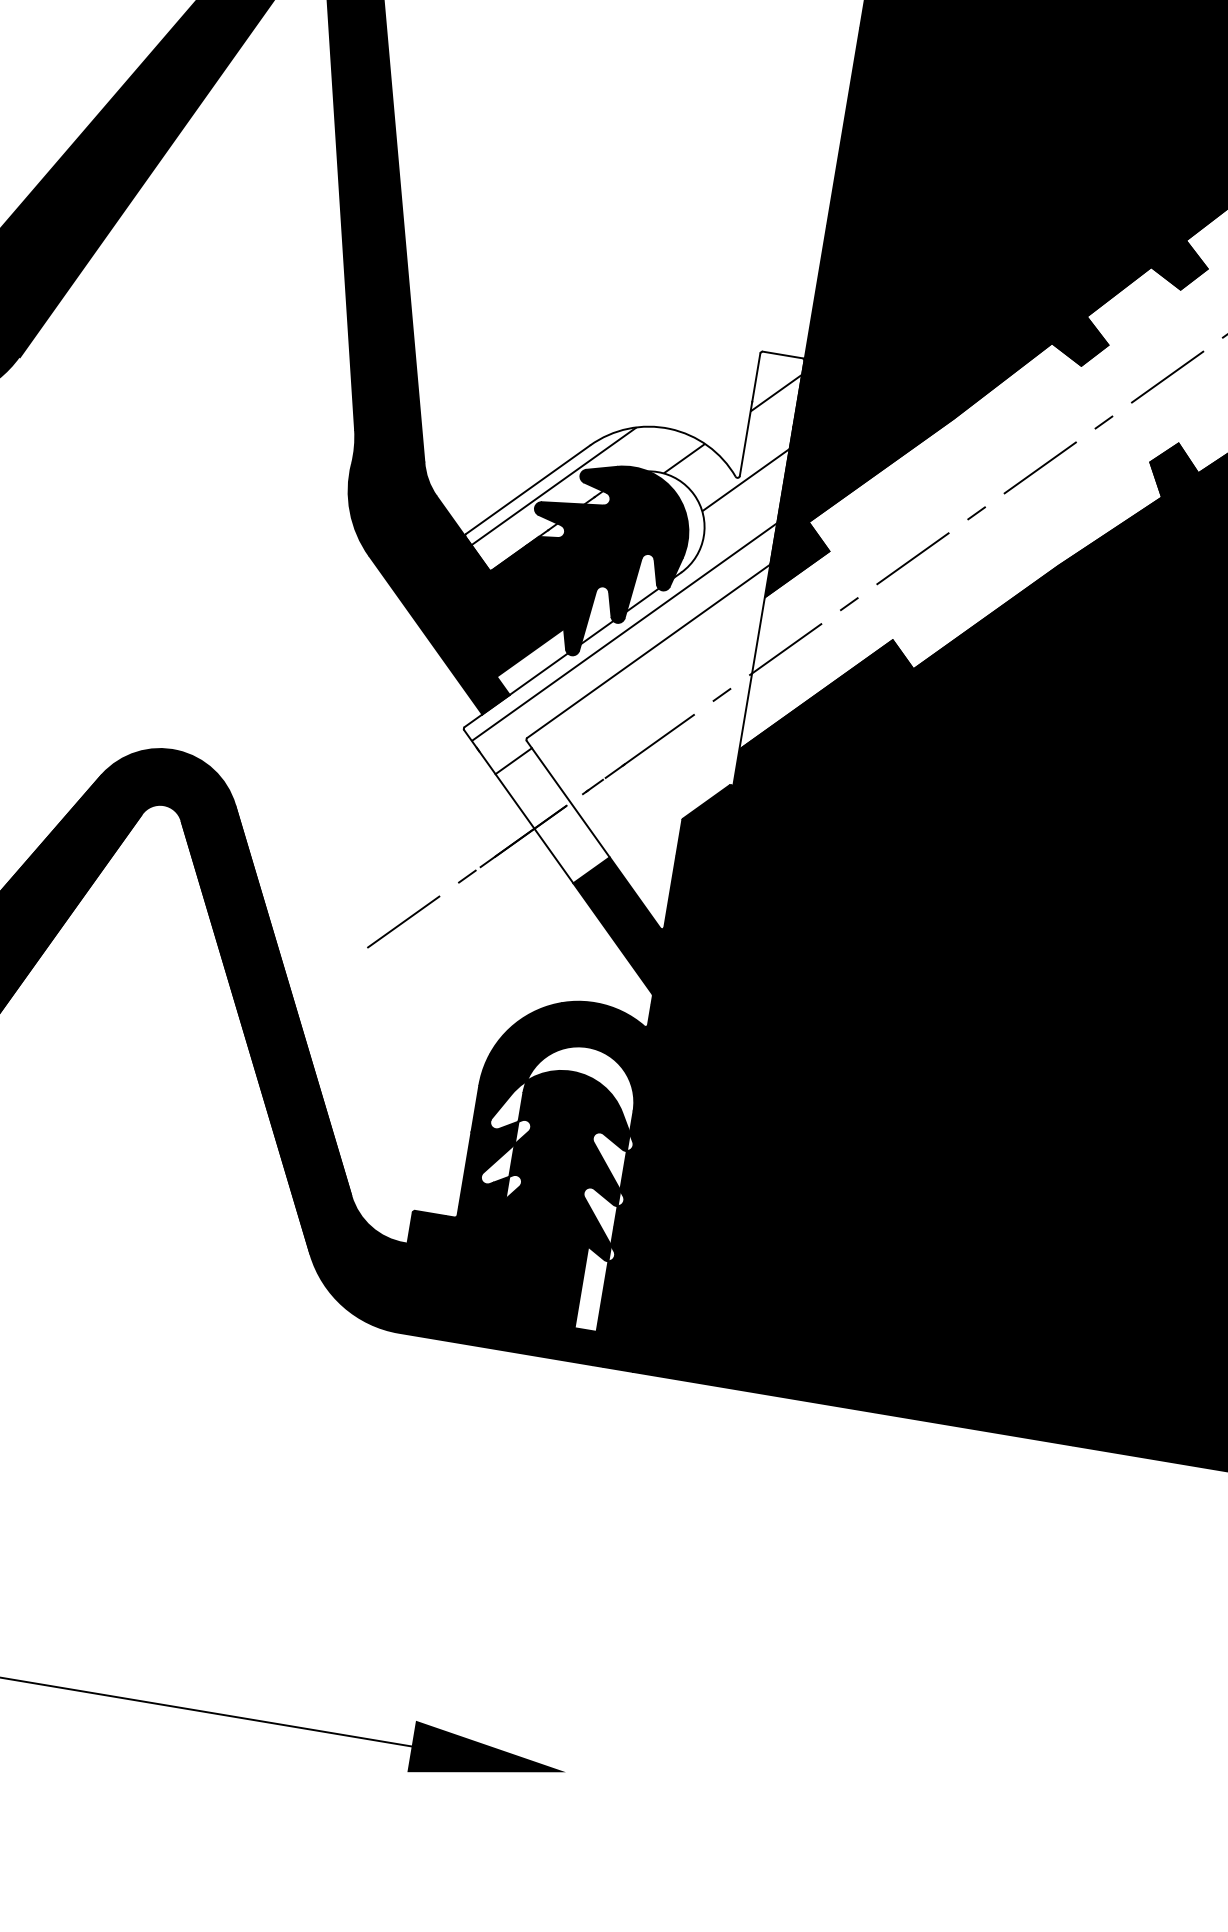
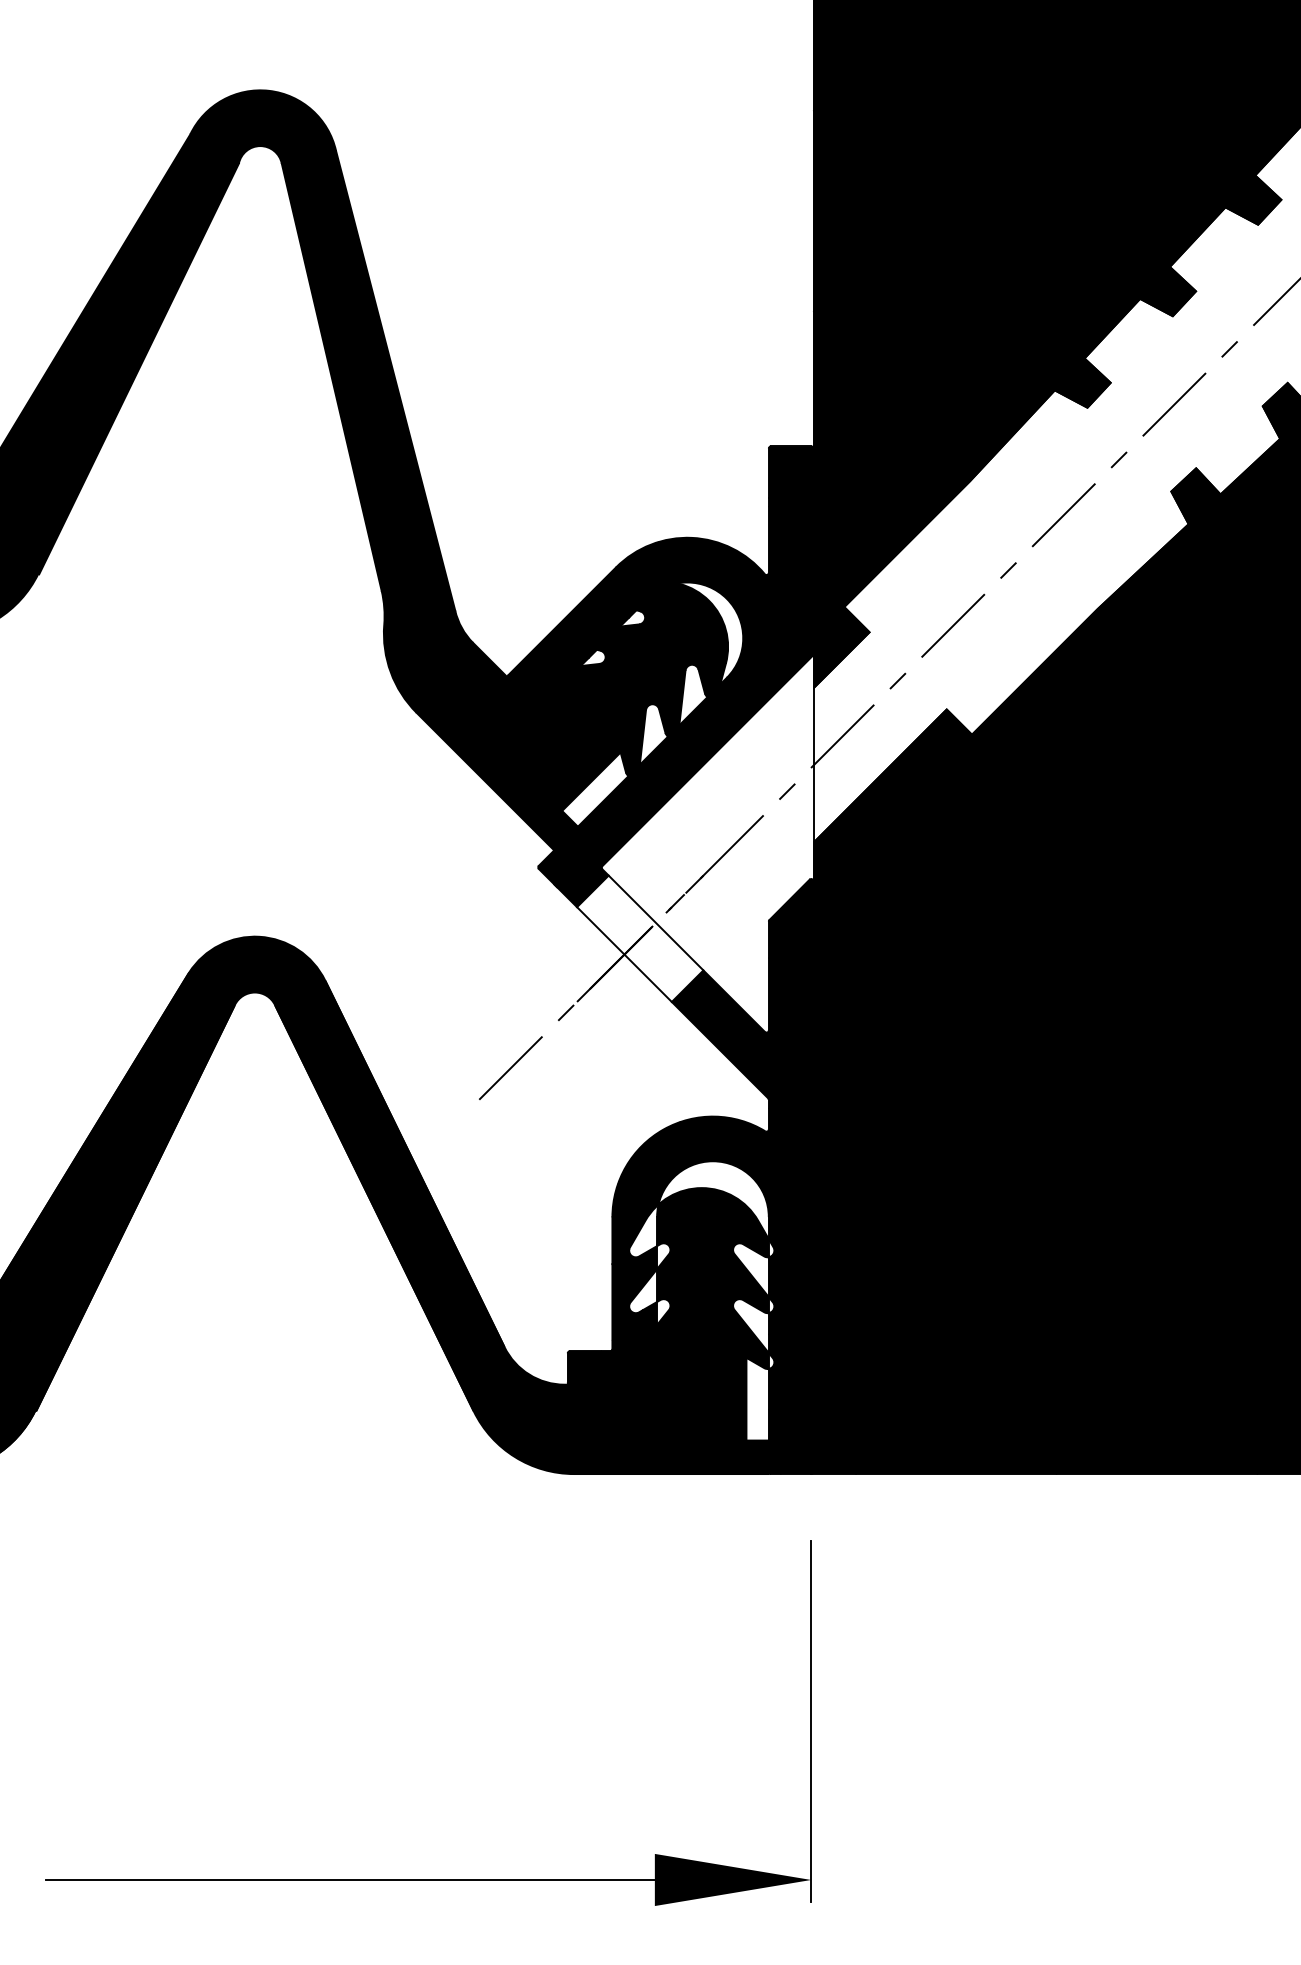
fill: (615, 560) -> (660, 676), added
line: (592, 1616) -> (811, 1721), added

